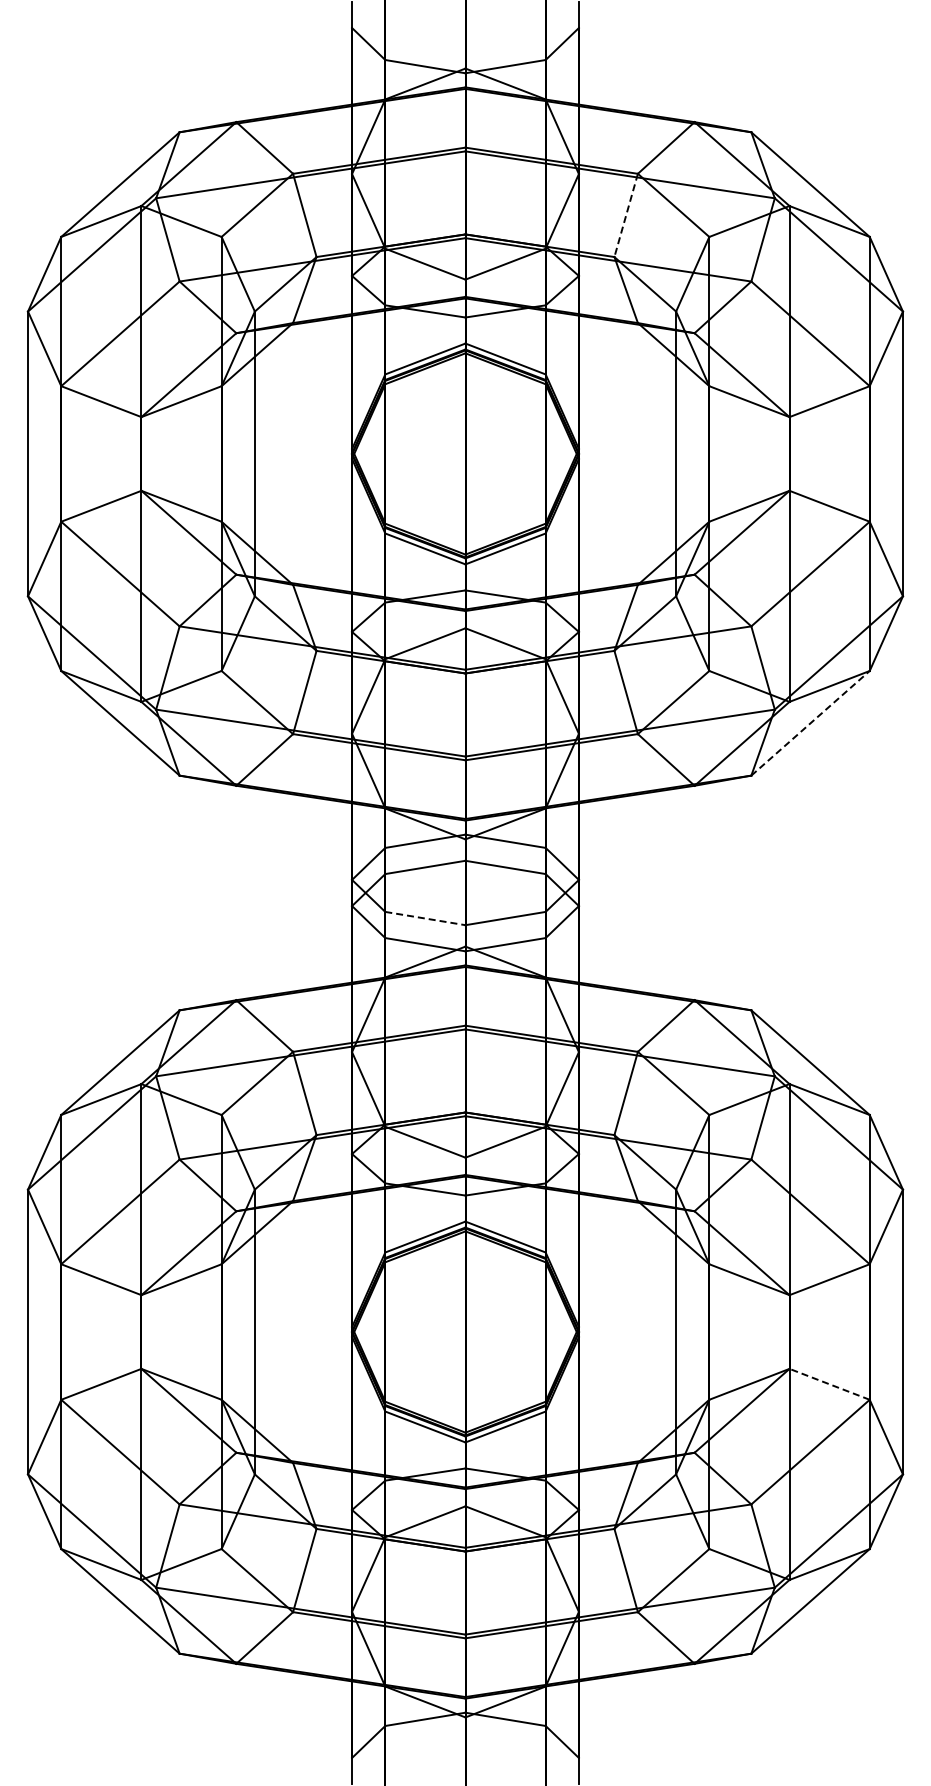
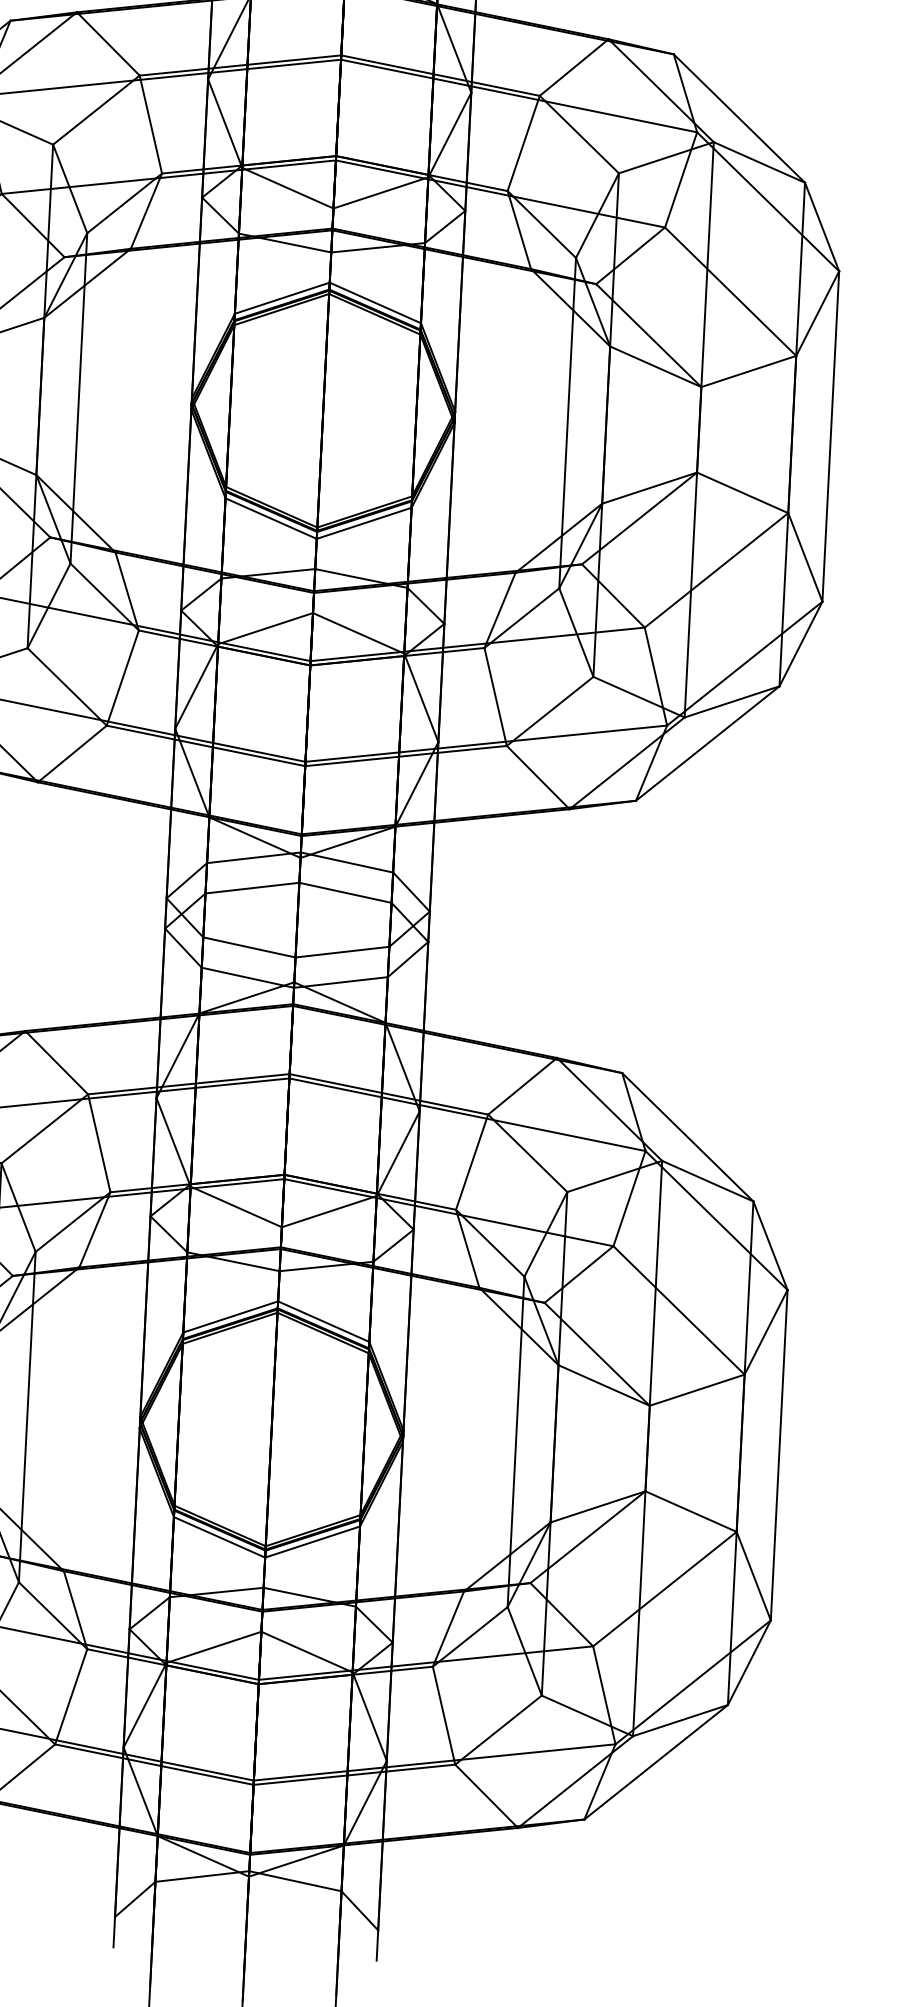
line: (626, 215) -> (524, 143), dashed -> solid
line: (810, 722) -> (707, 742), dashed -> solid
line: (425, 918) -> (249, 947), dashed -> solid
line: (829, 1384) -> (690, 1511), dashed -> solid

